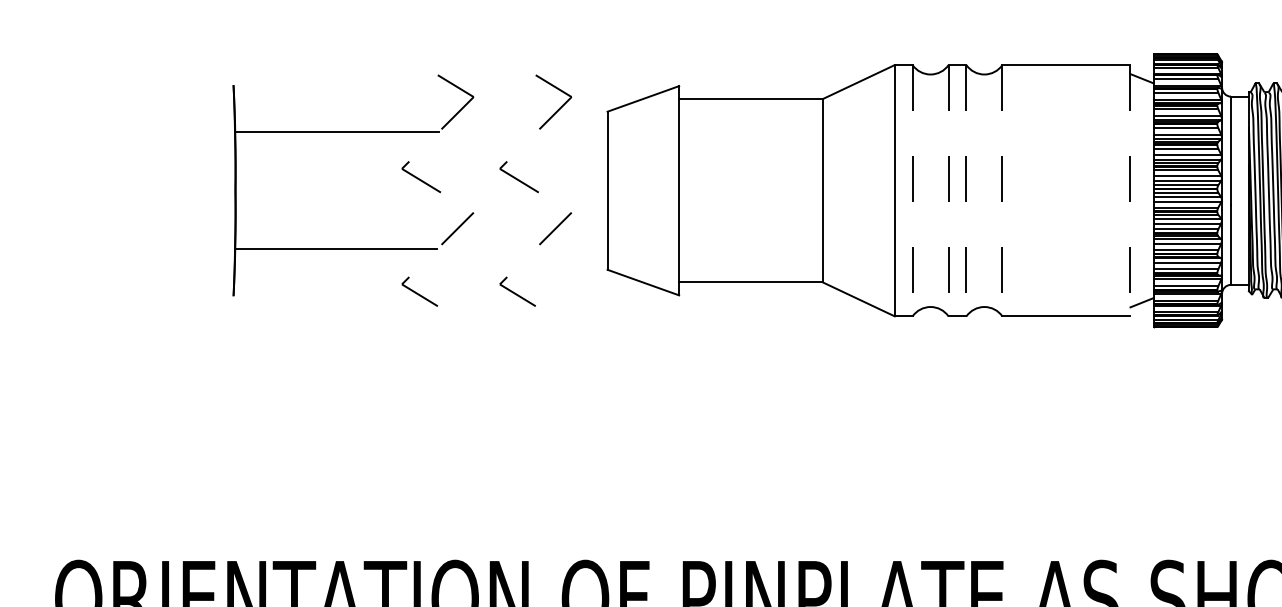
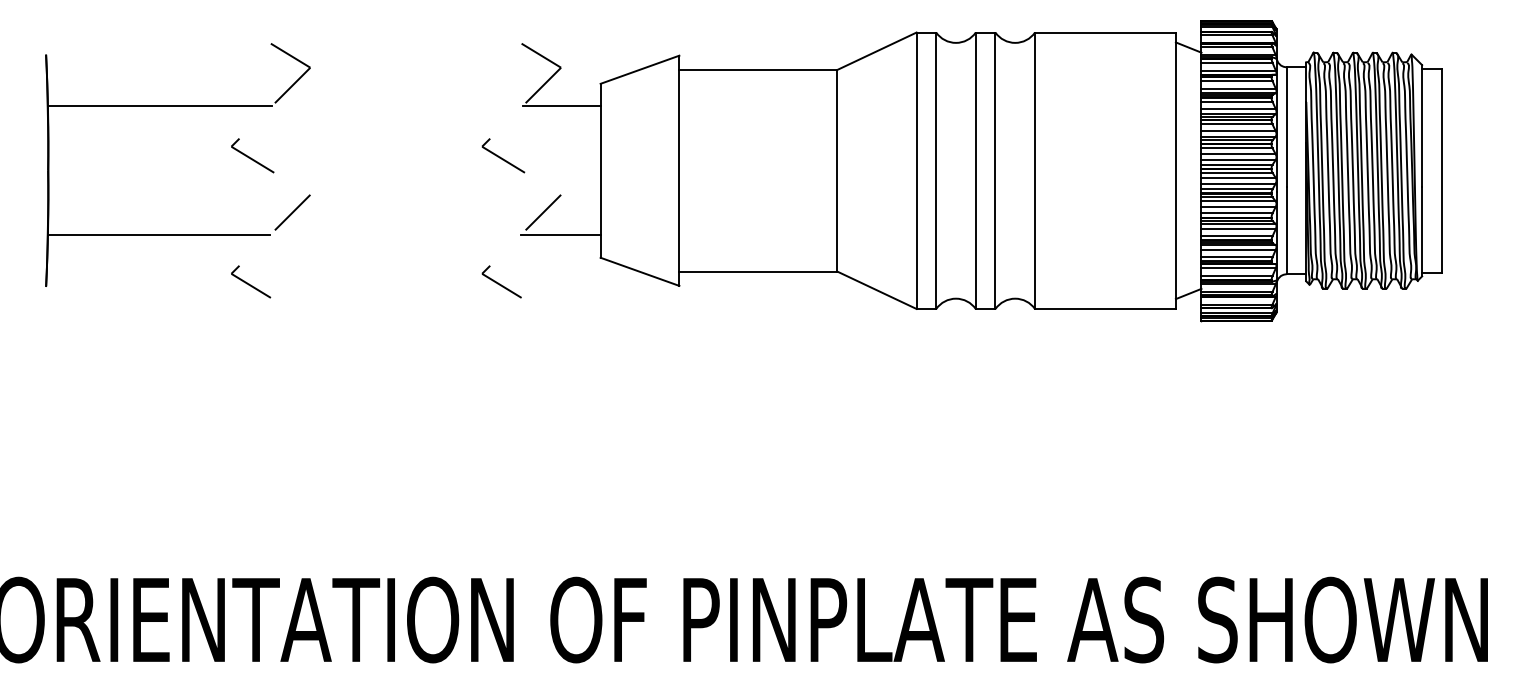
line: (572, 132) -> (561, 106), added
part: (402, 169) -> (231, 147), moved
line: (912, 191) -> (936, 171), dashed -> solid
line: (948, 191) -> (975, 171), dashed -> solid
line: (966, 191) -> (995, 171), dashed -> solid
line: (1002, 191) -> (1035, 171), dashed -> solid
line: (1130, 191) -> (1175, 171), dashed -> solid
line: (571, 249) -> (560, 235), added

